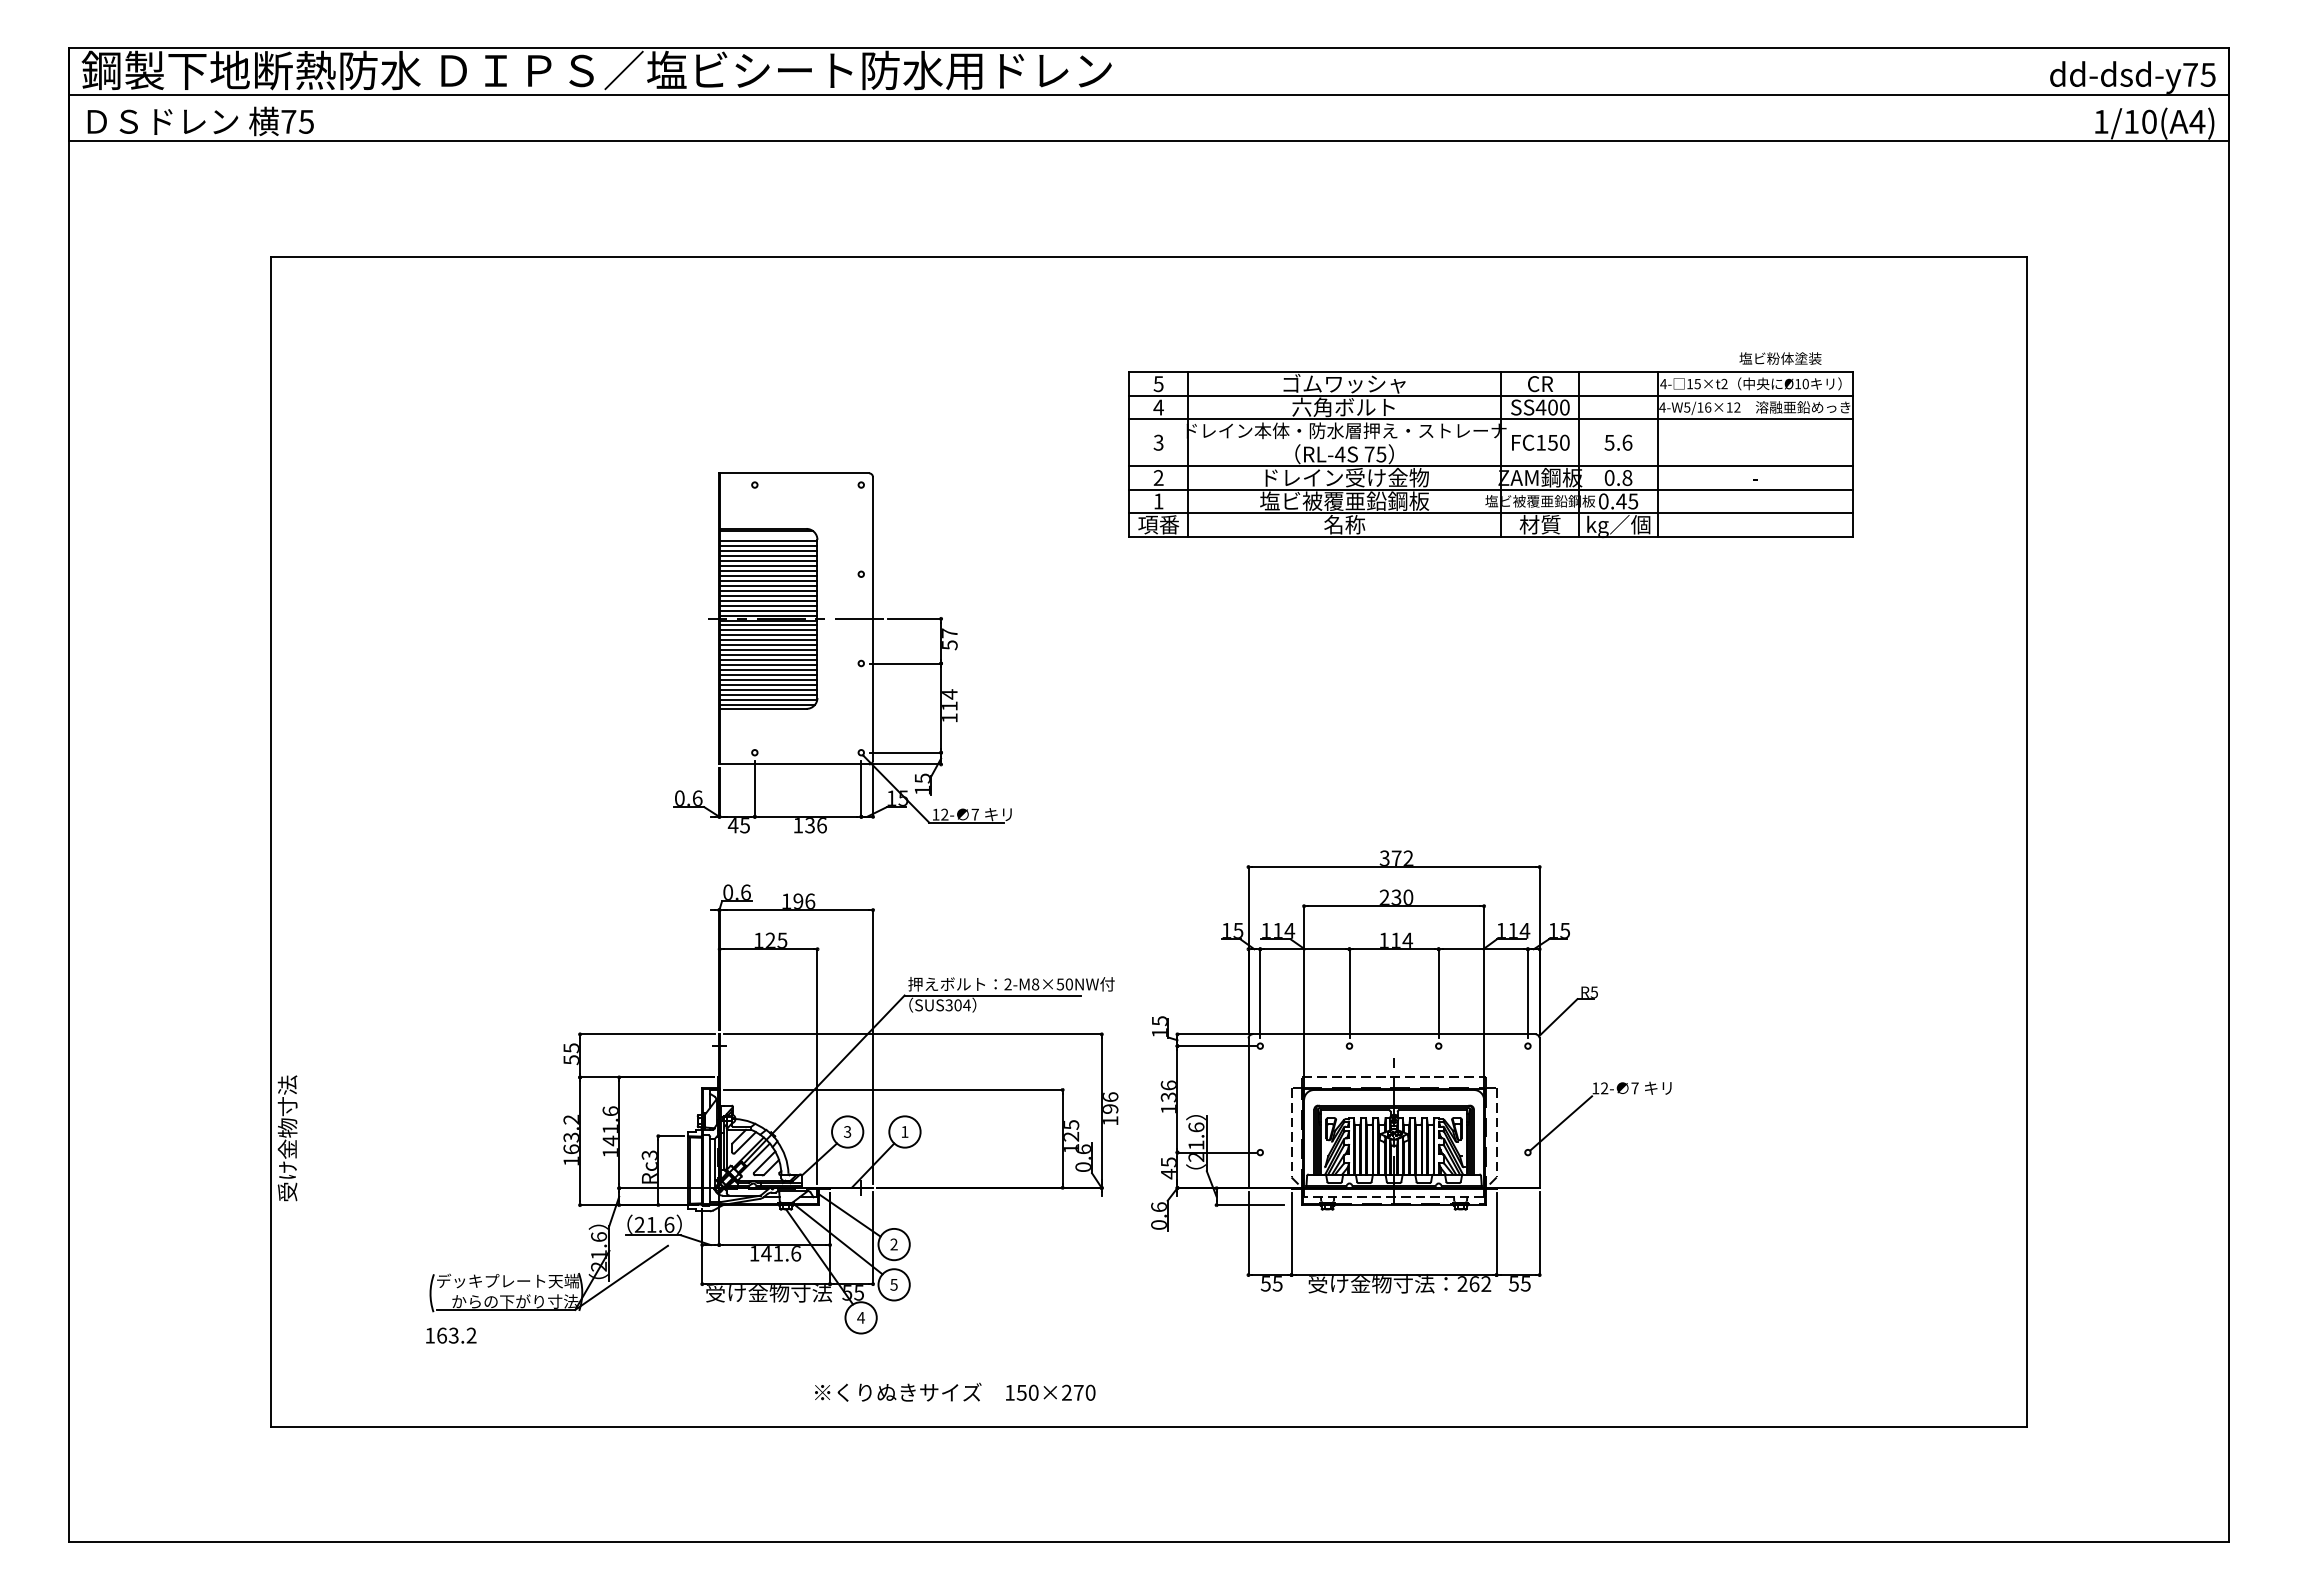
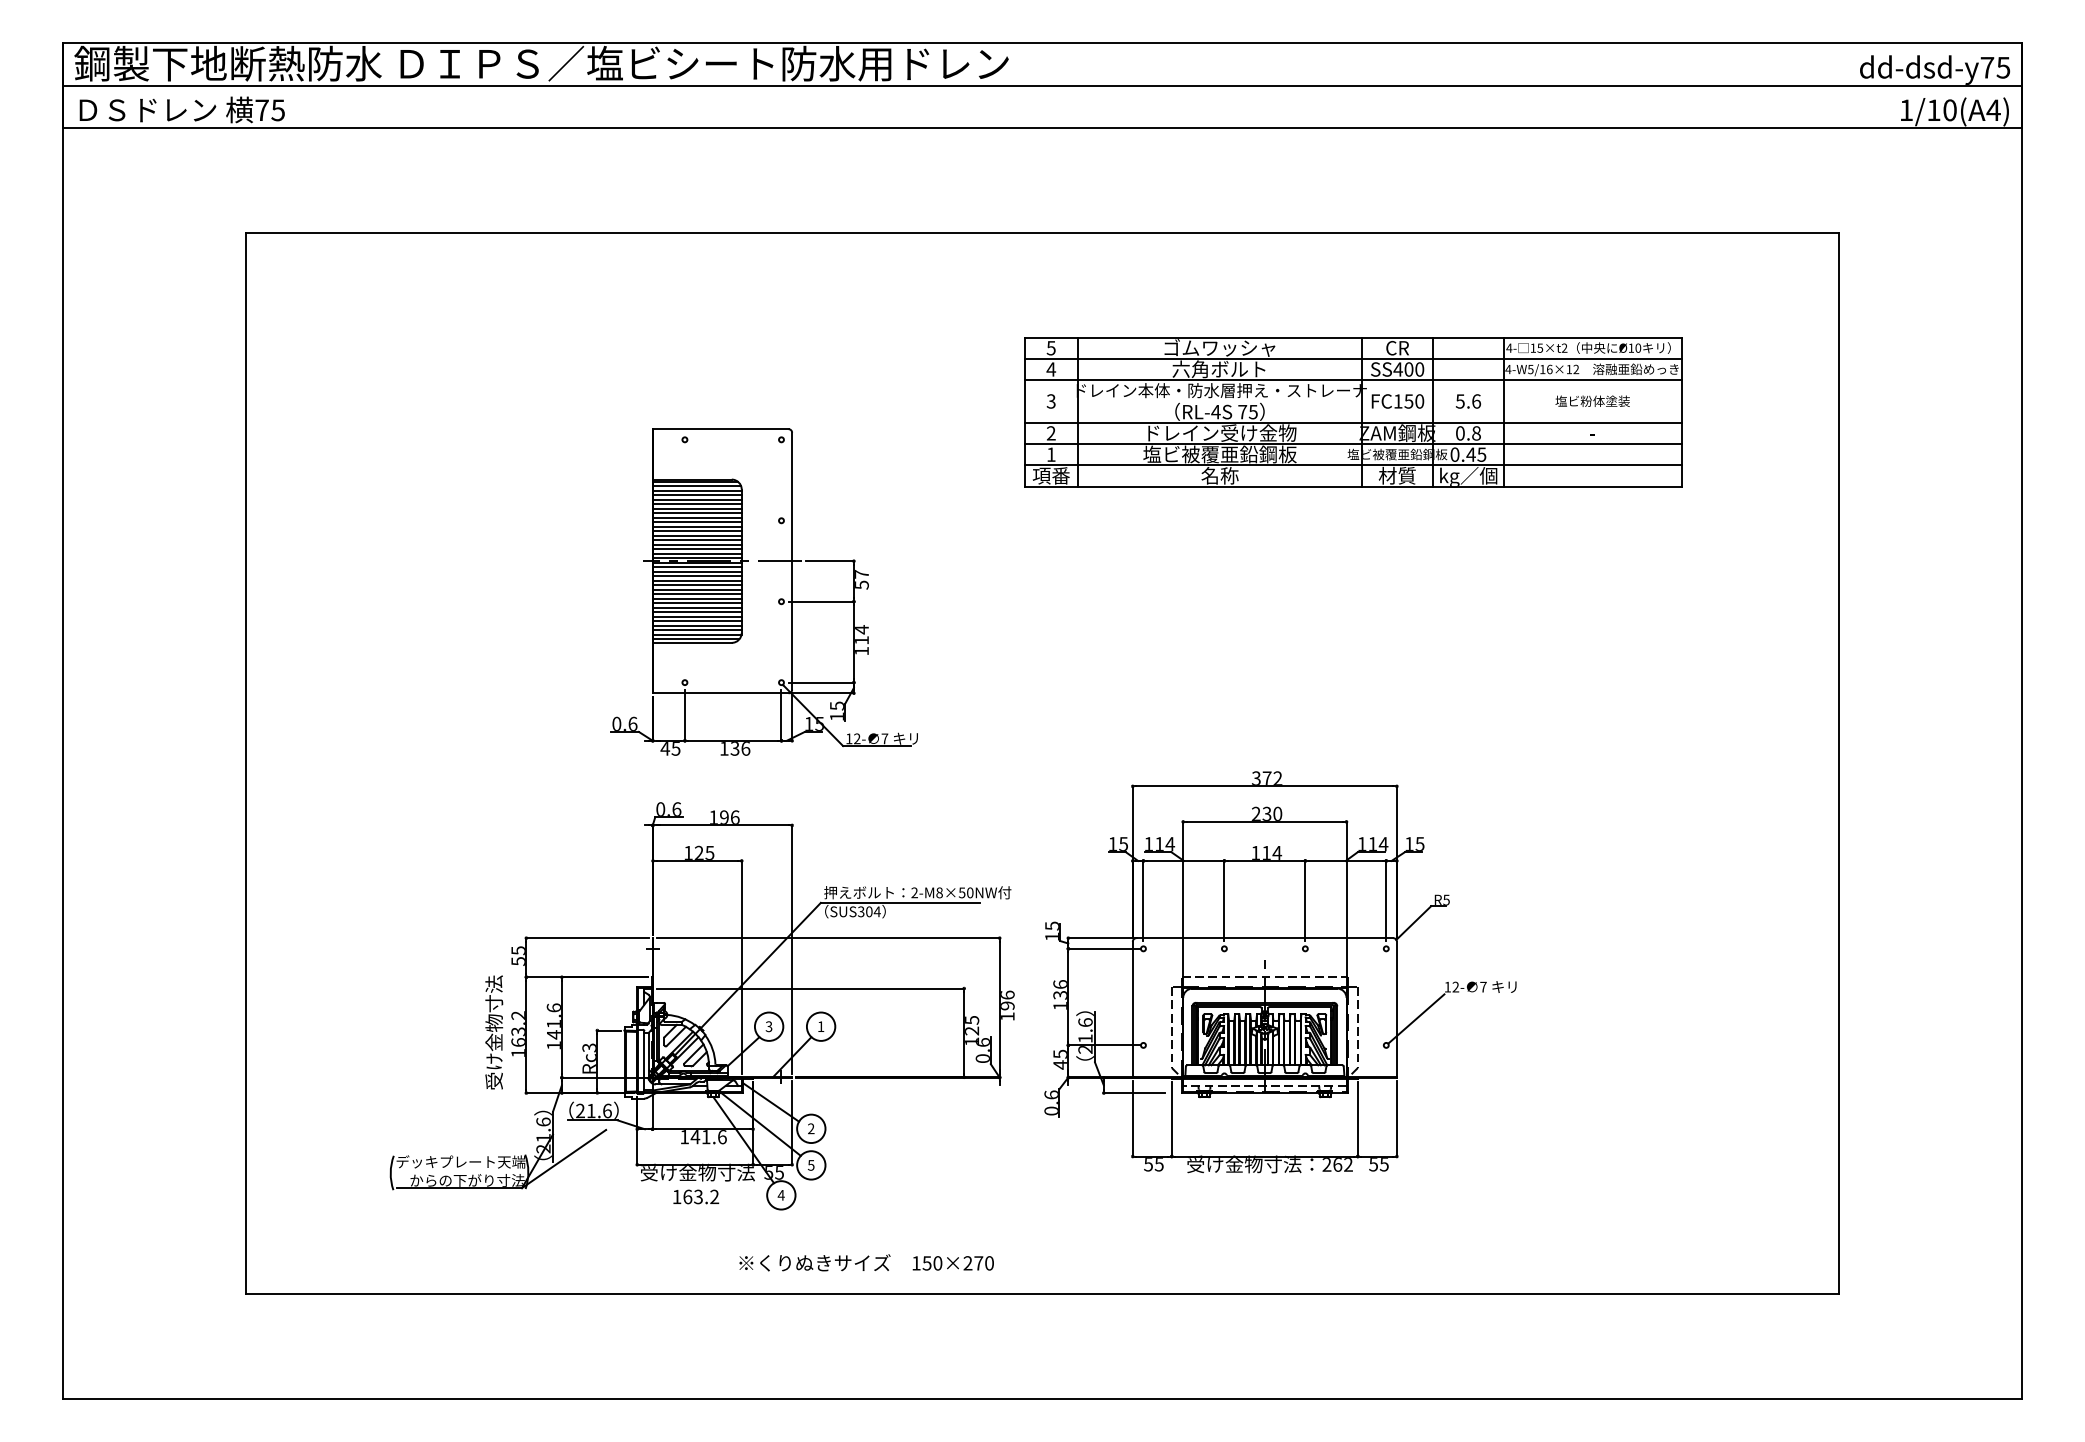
text: (1780, 358) -> (1592, 401), moved
line: (767, 536) -> (696, 486), added
text: (287, 1138) -> (494, 1032), moved
text: (451, 1335) -> (696, 1196), moved

